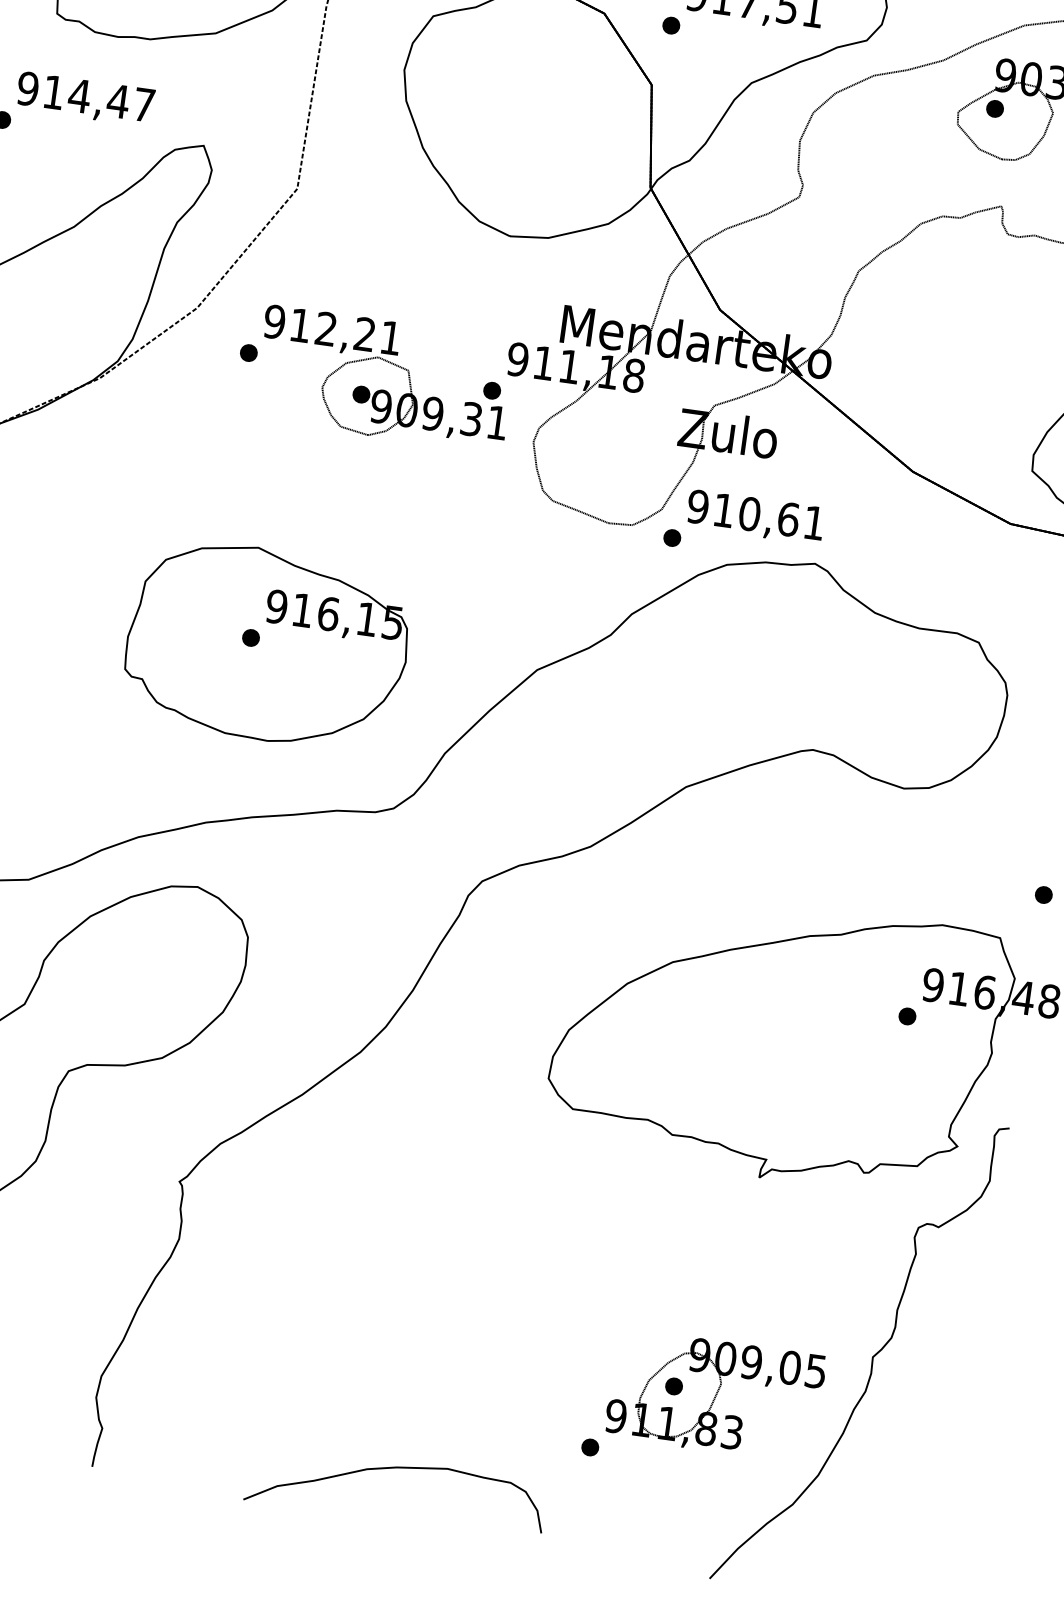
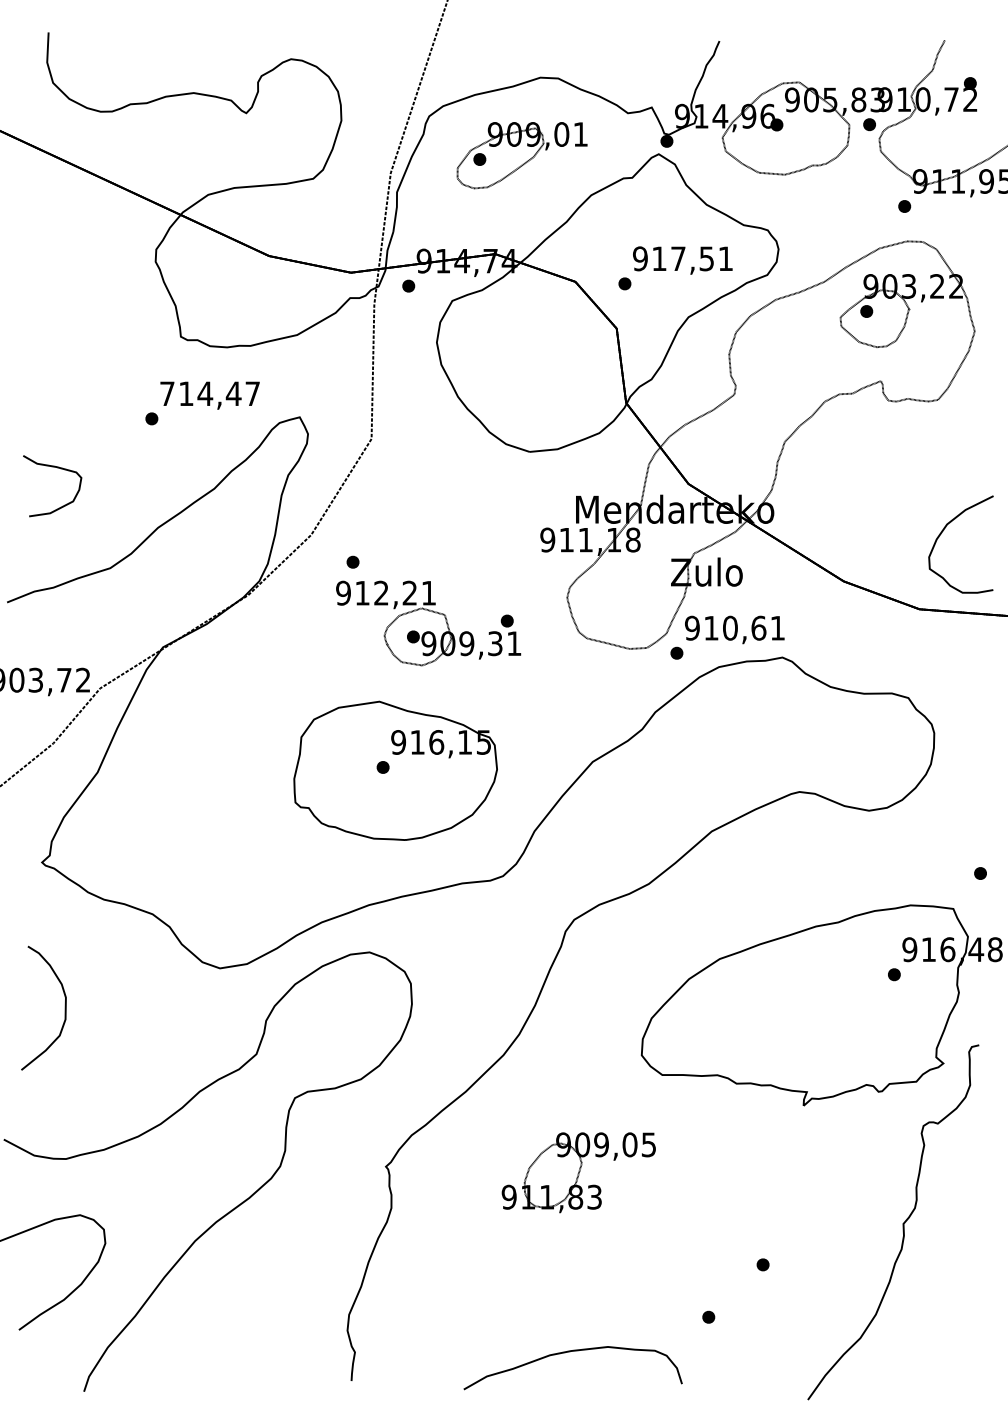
text: (26, 88) -> (166, 393), 914,47 -> 714,47
part: (384, 379) -> (428, 623), moved
part: (714, 1395) -> (578, 1172), moved

